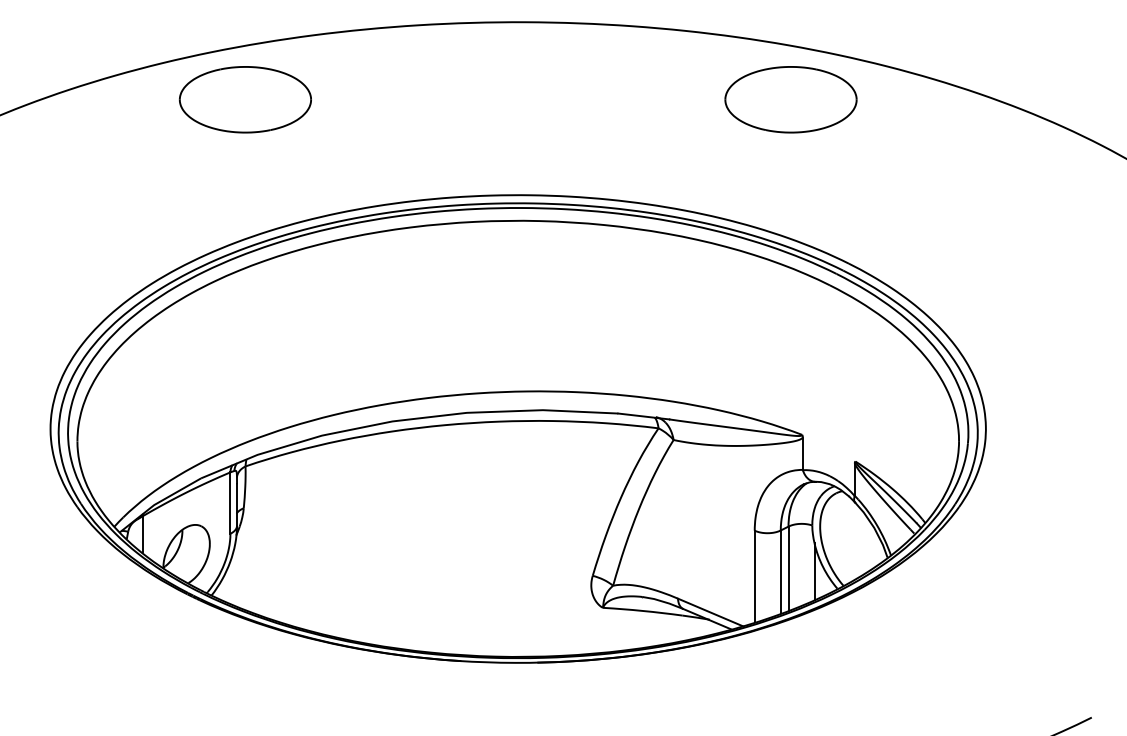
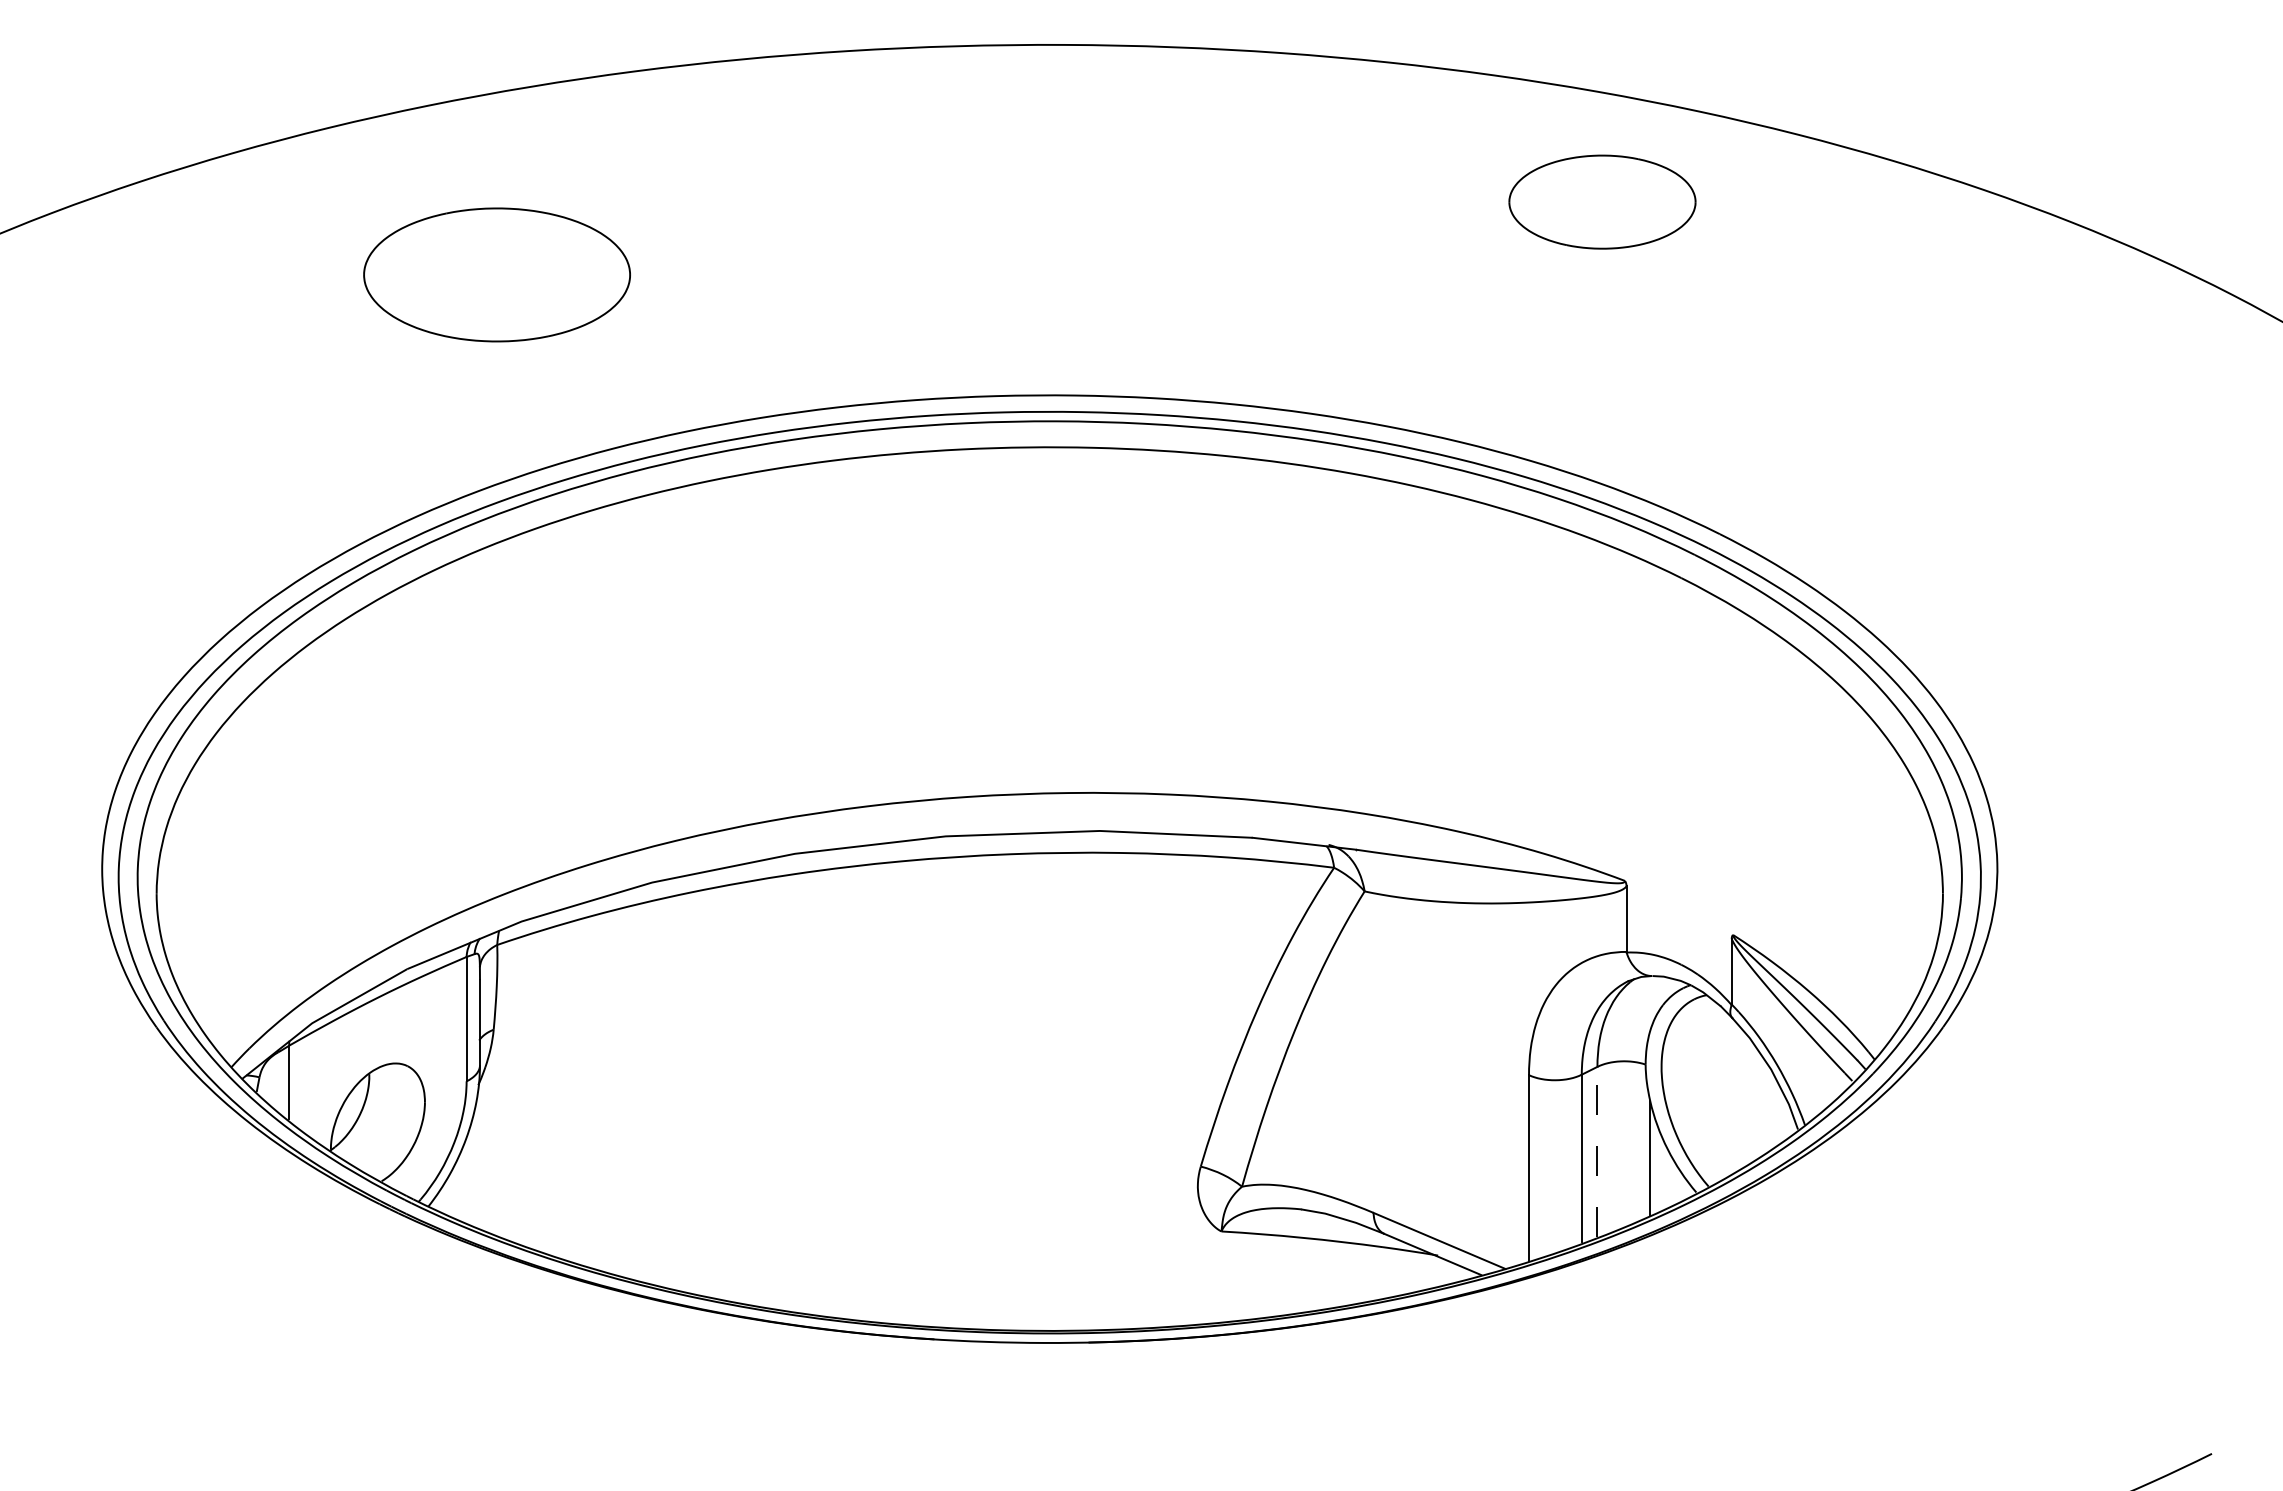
part: (244, 99) -> (495, 274), moved
part: (790, 99) -> (1601, 201), size x0.7
line: (788, 568) -> (1597, 1151), solid -> dashed

